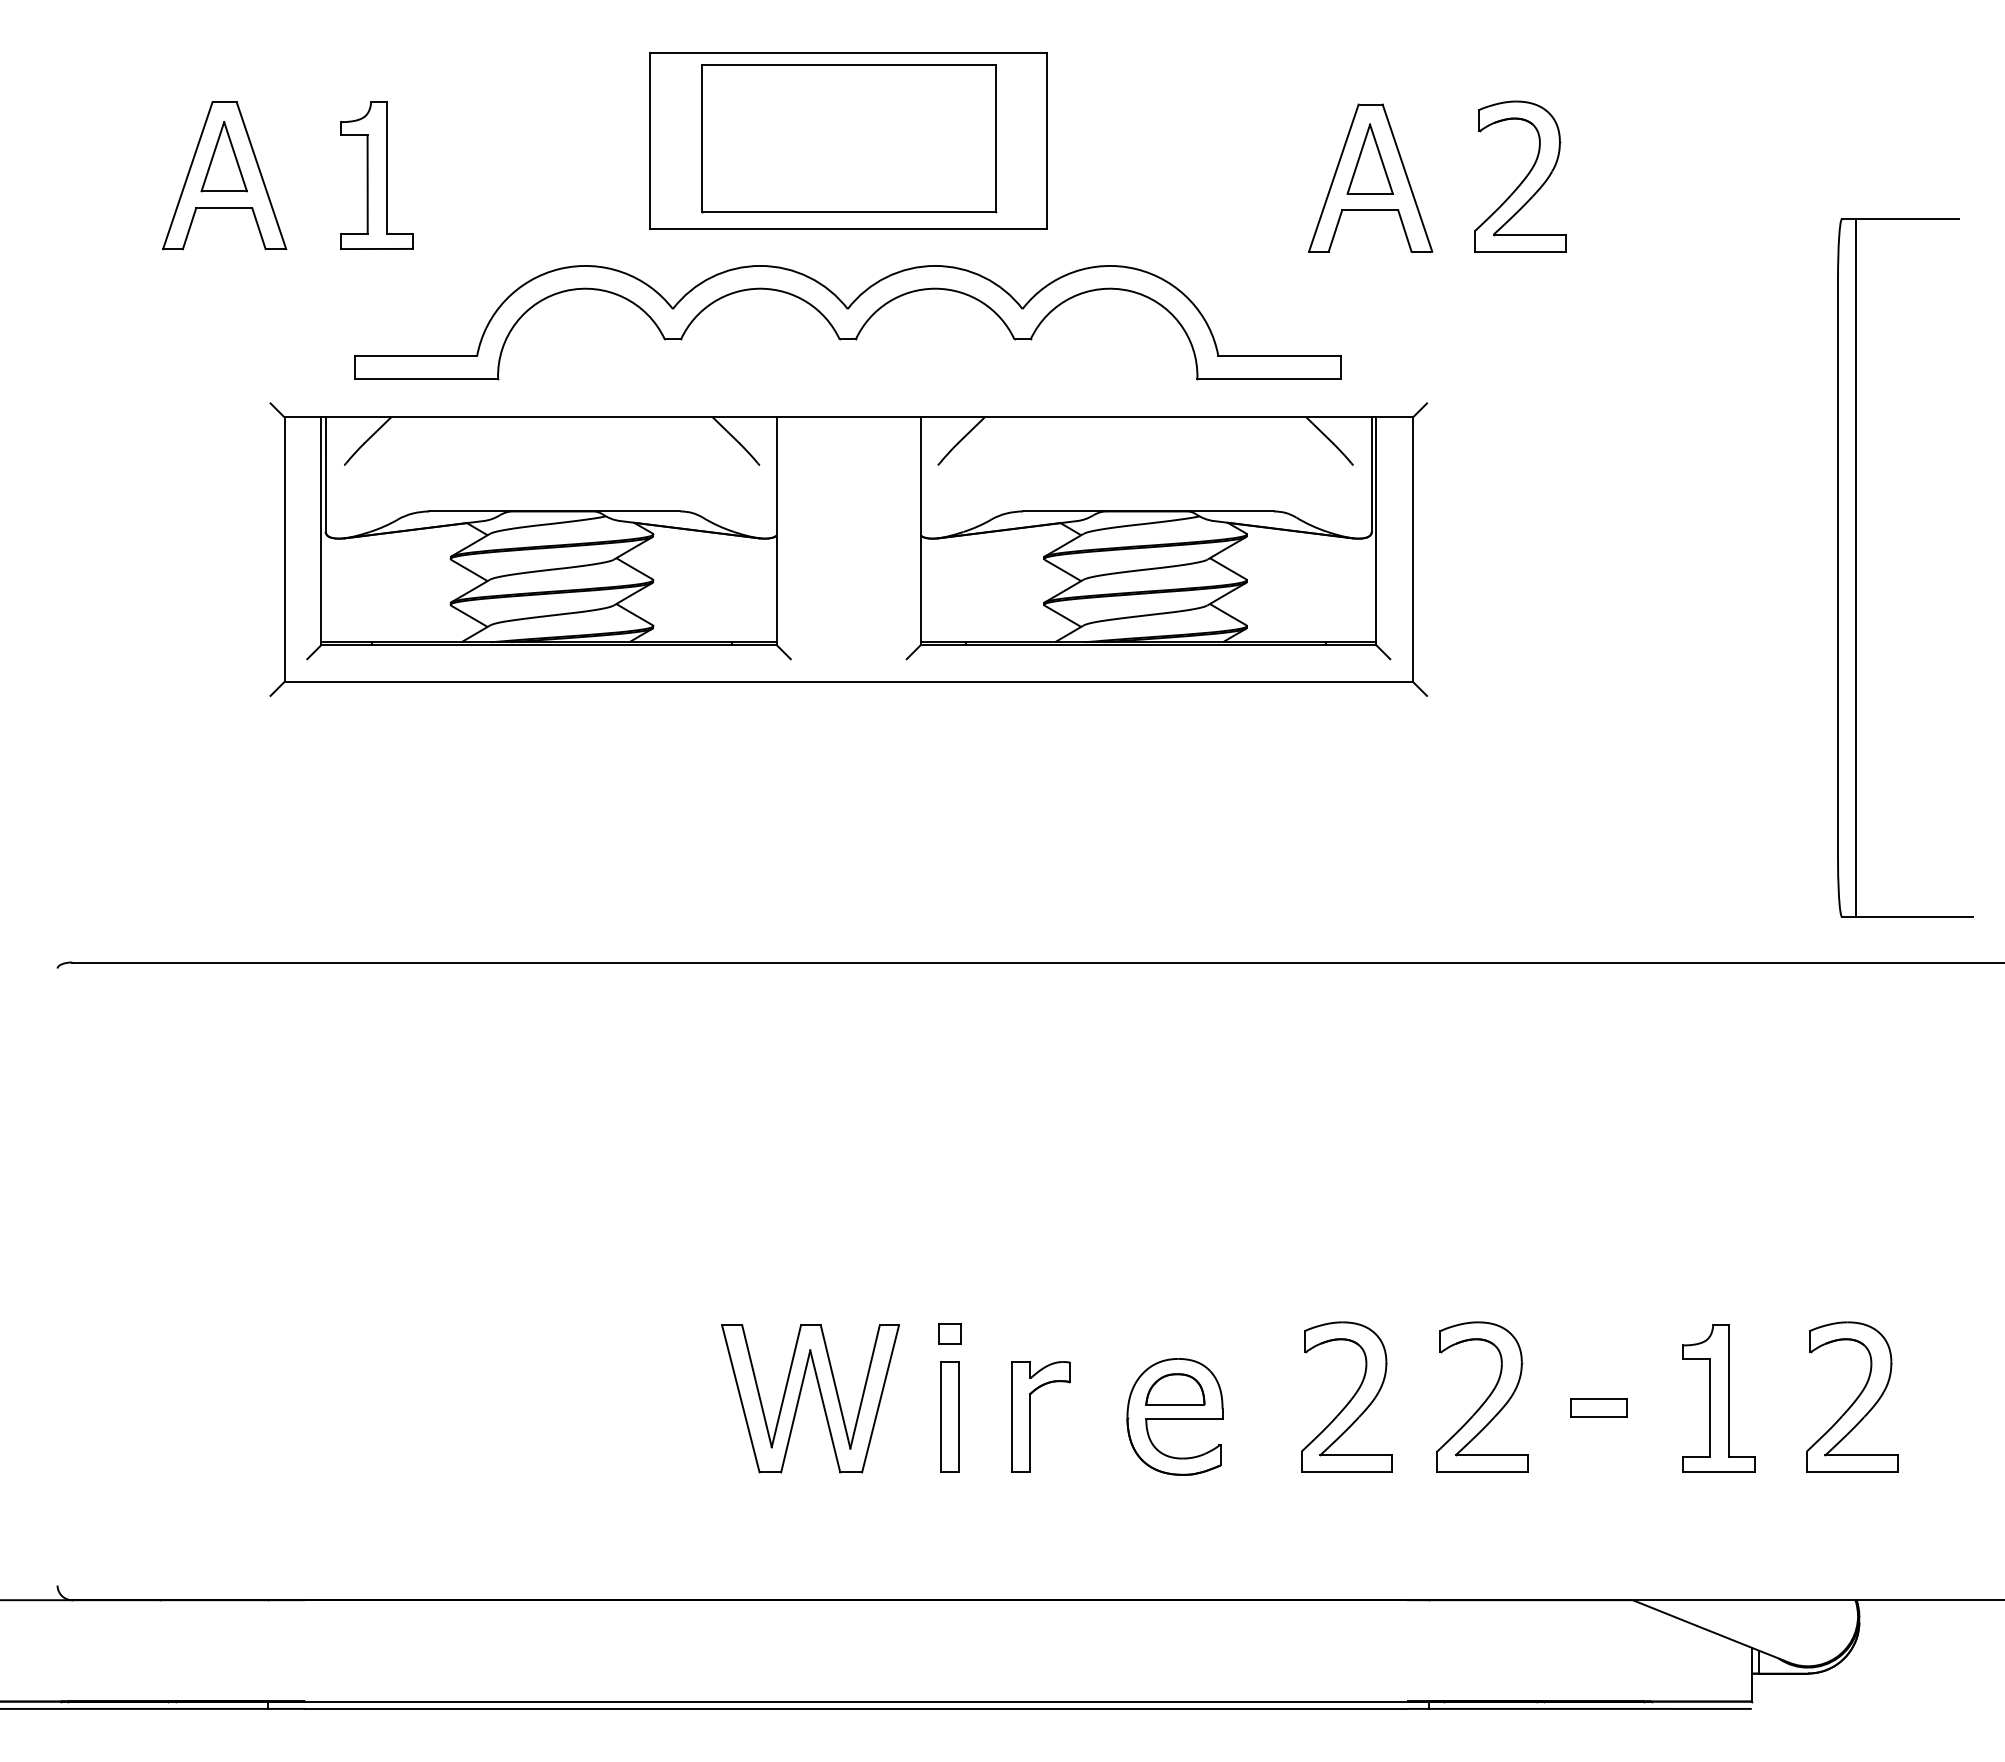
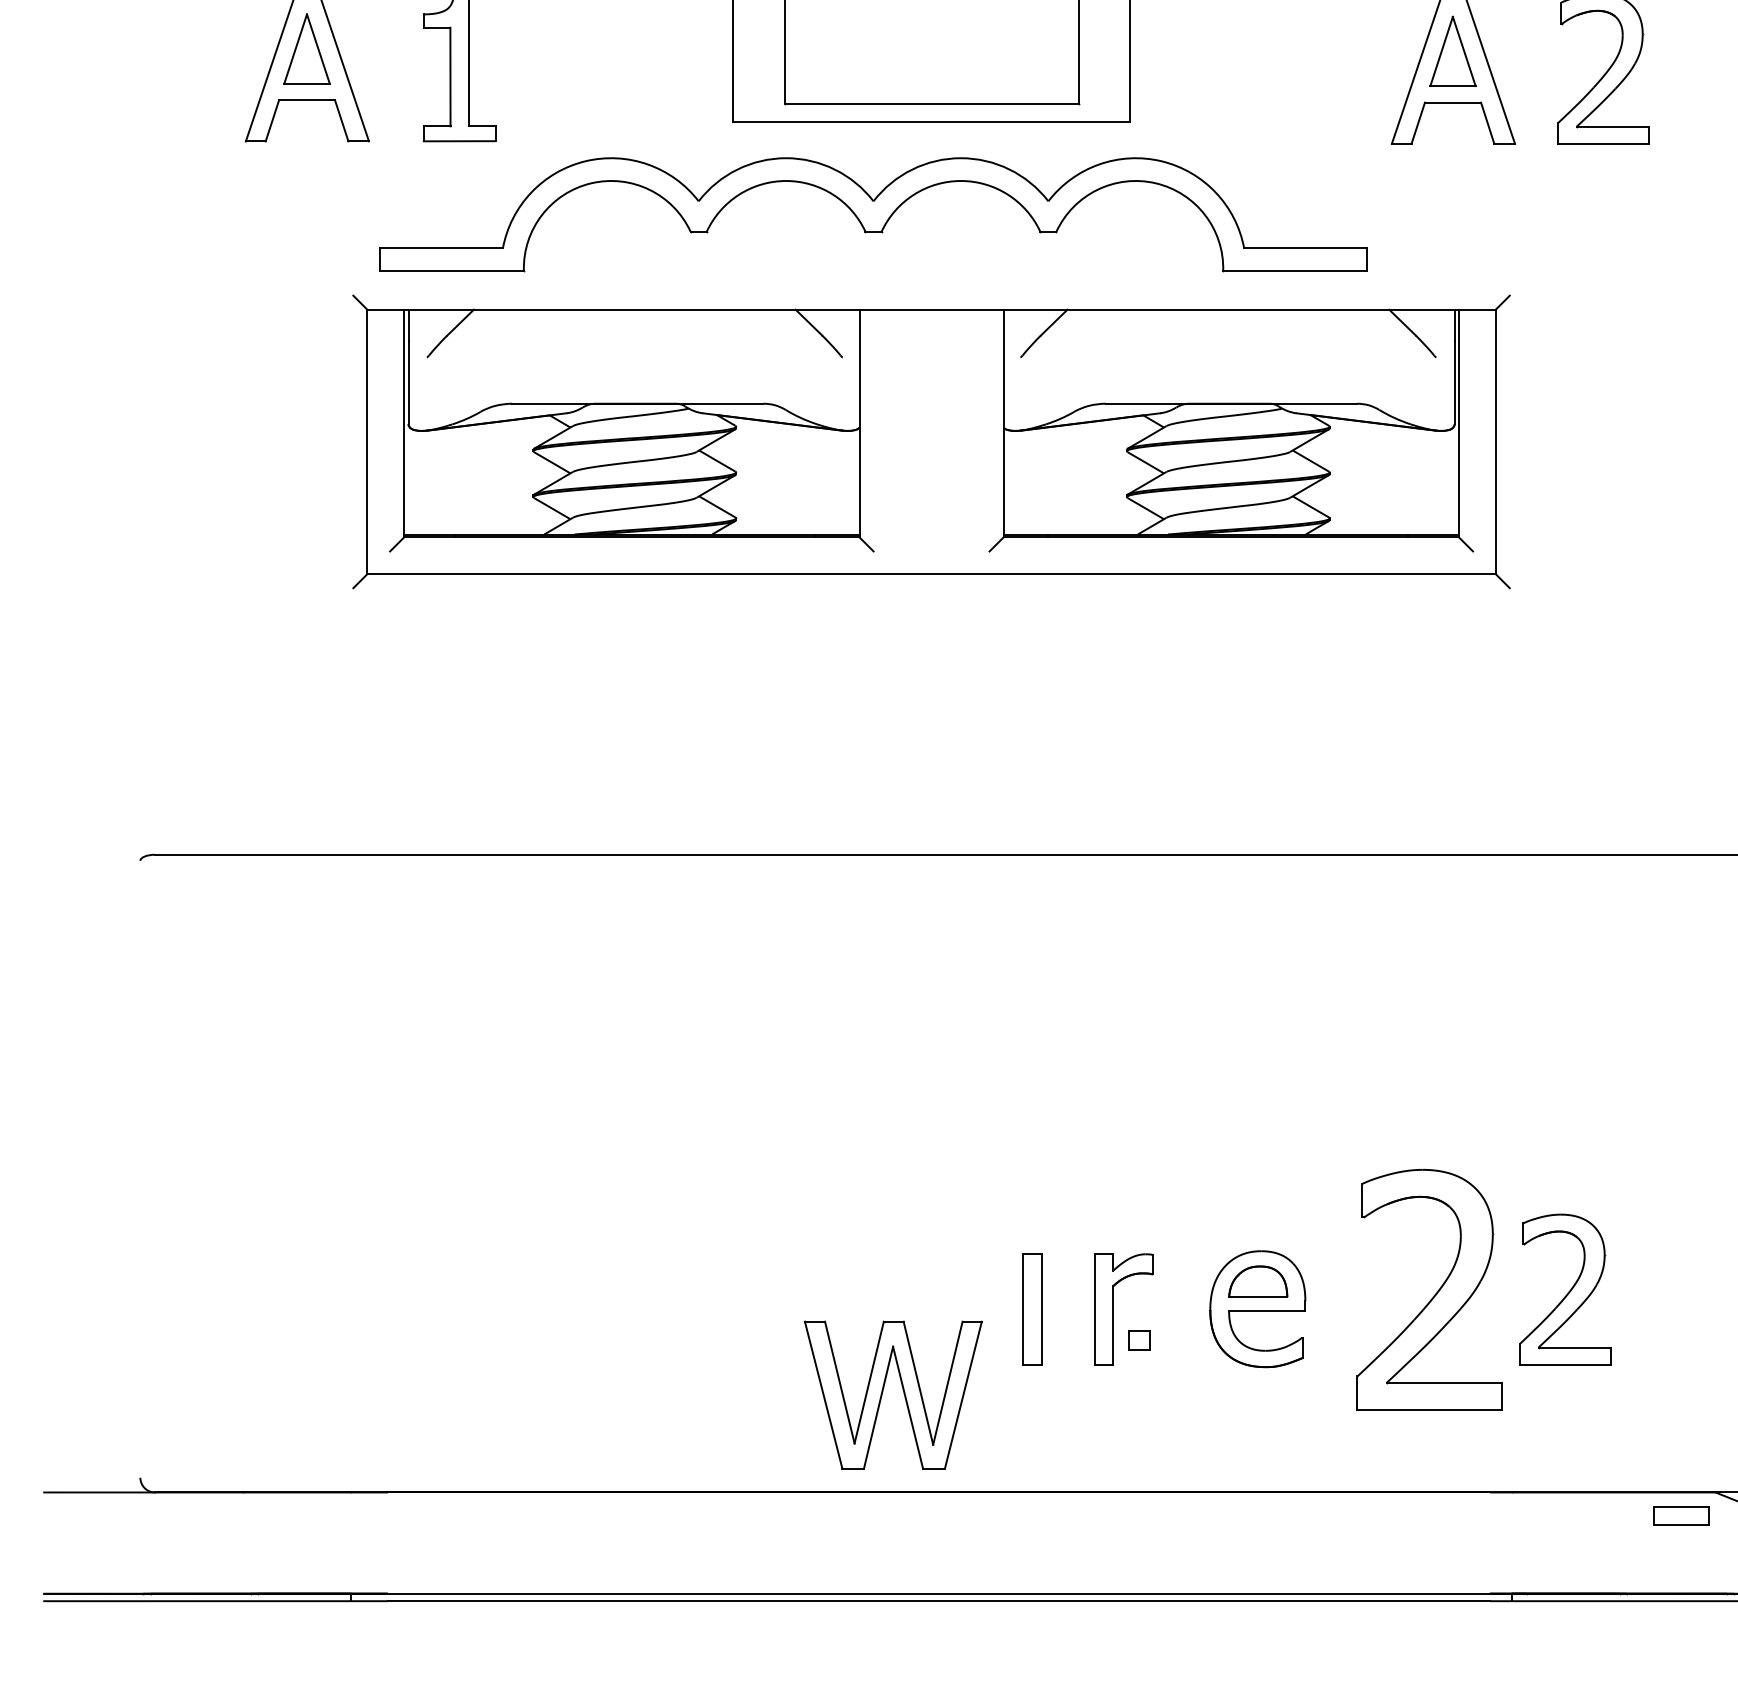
part: (847, 322) -> (873, 214), moved
part: (949, 1333) -> (1139, 1339), moved
part: (1346, 1396) -> (1429, 1288), size x1.6
part: (820, 1397) -> (903, 1393), moved
part: (1598, 1407) -> (1681, 1515), moved

